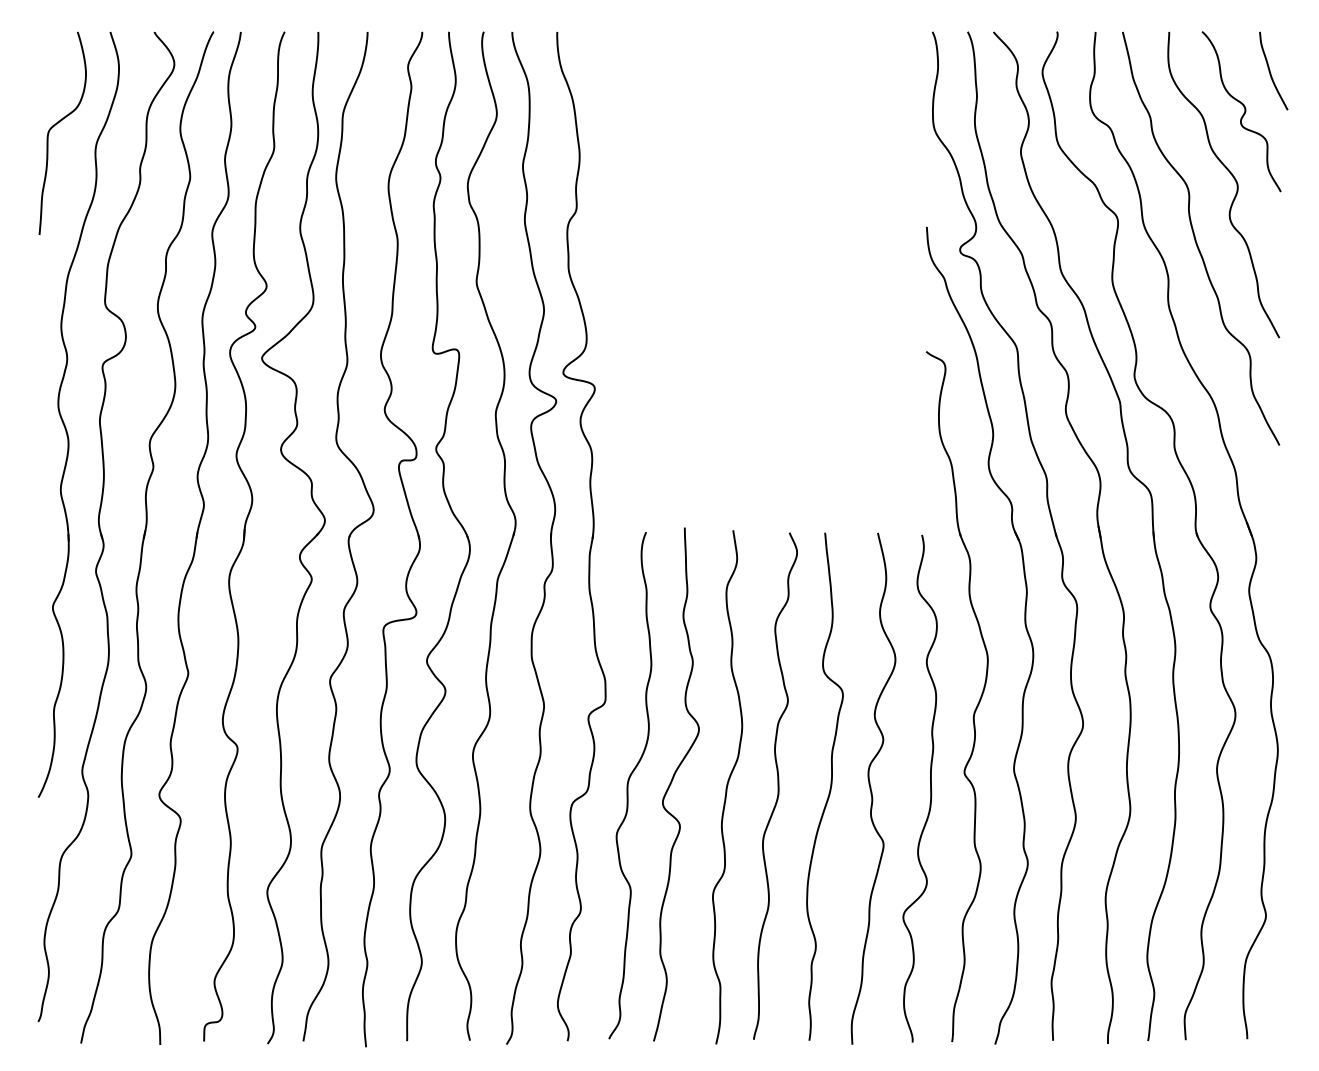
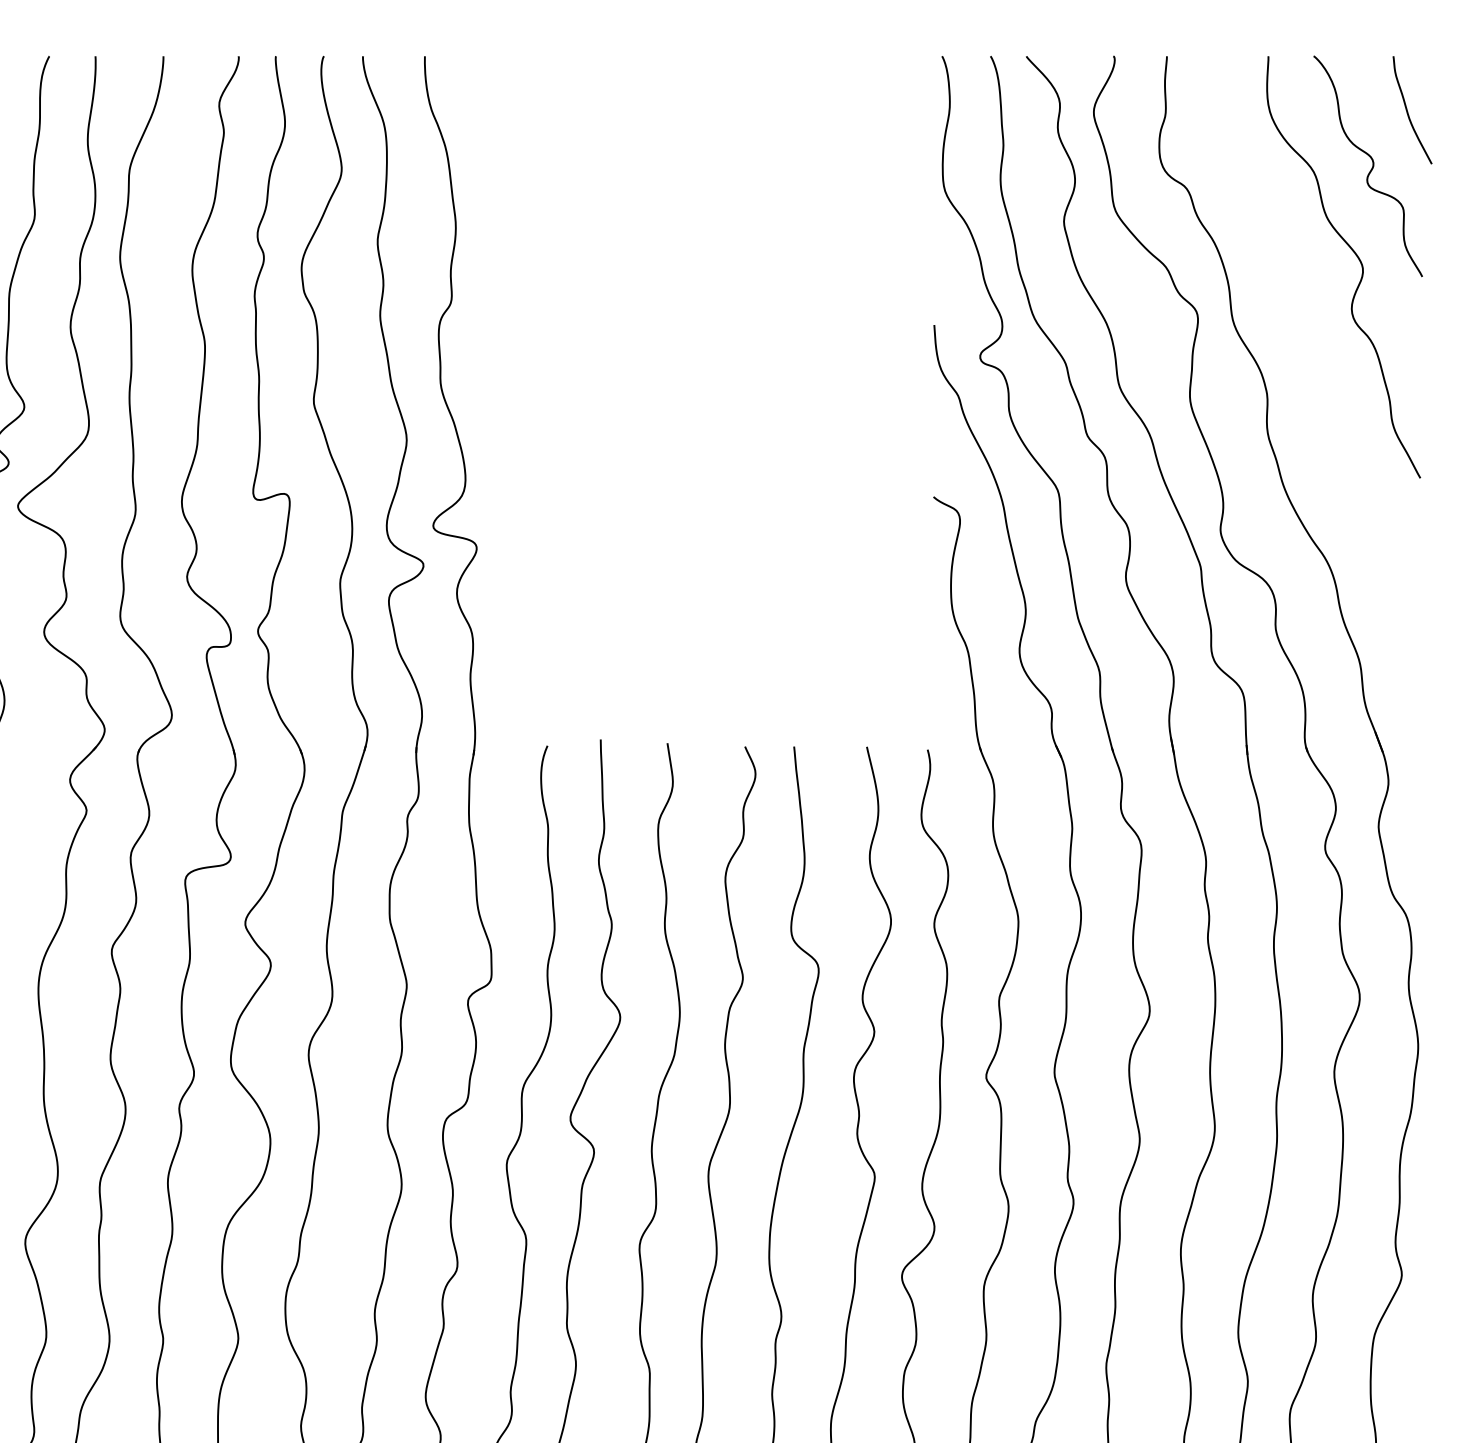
curve: (1196, 239) -> (1306, 342), removed

